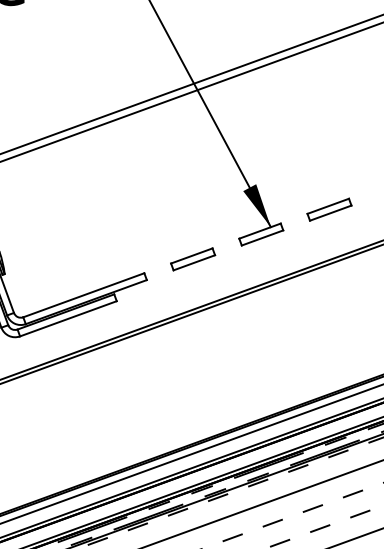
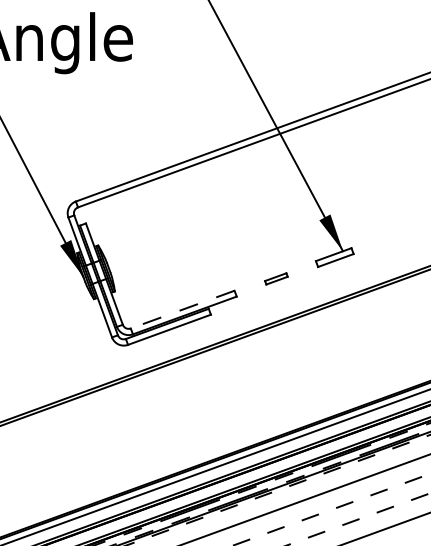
part: (329, 208) -> (393, 235), removed
part: (193, 258) -> (276, 278), size x0.6
line: (83, 295) -> (182, 309), solid -> dashed

